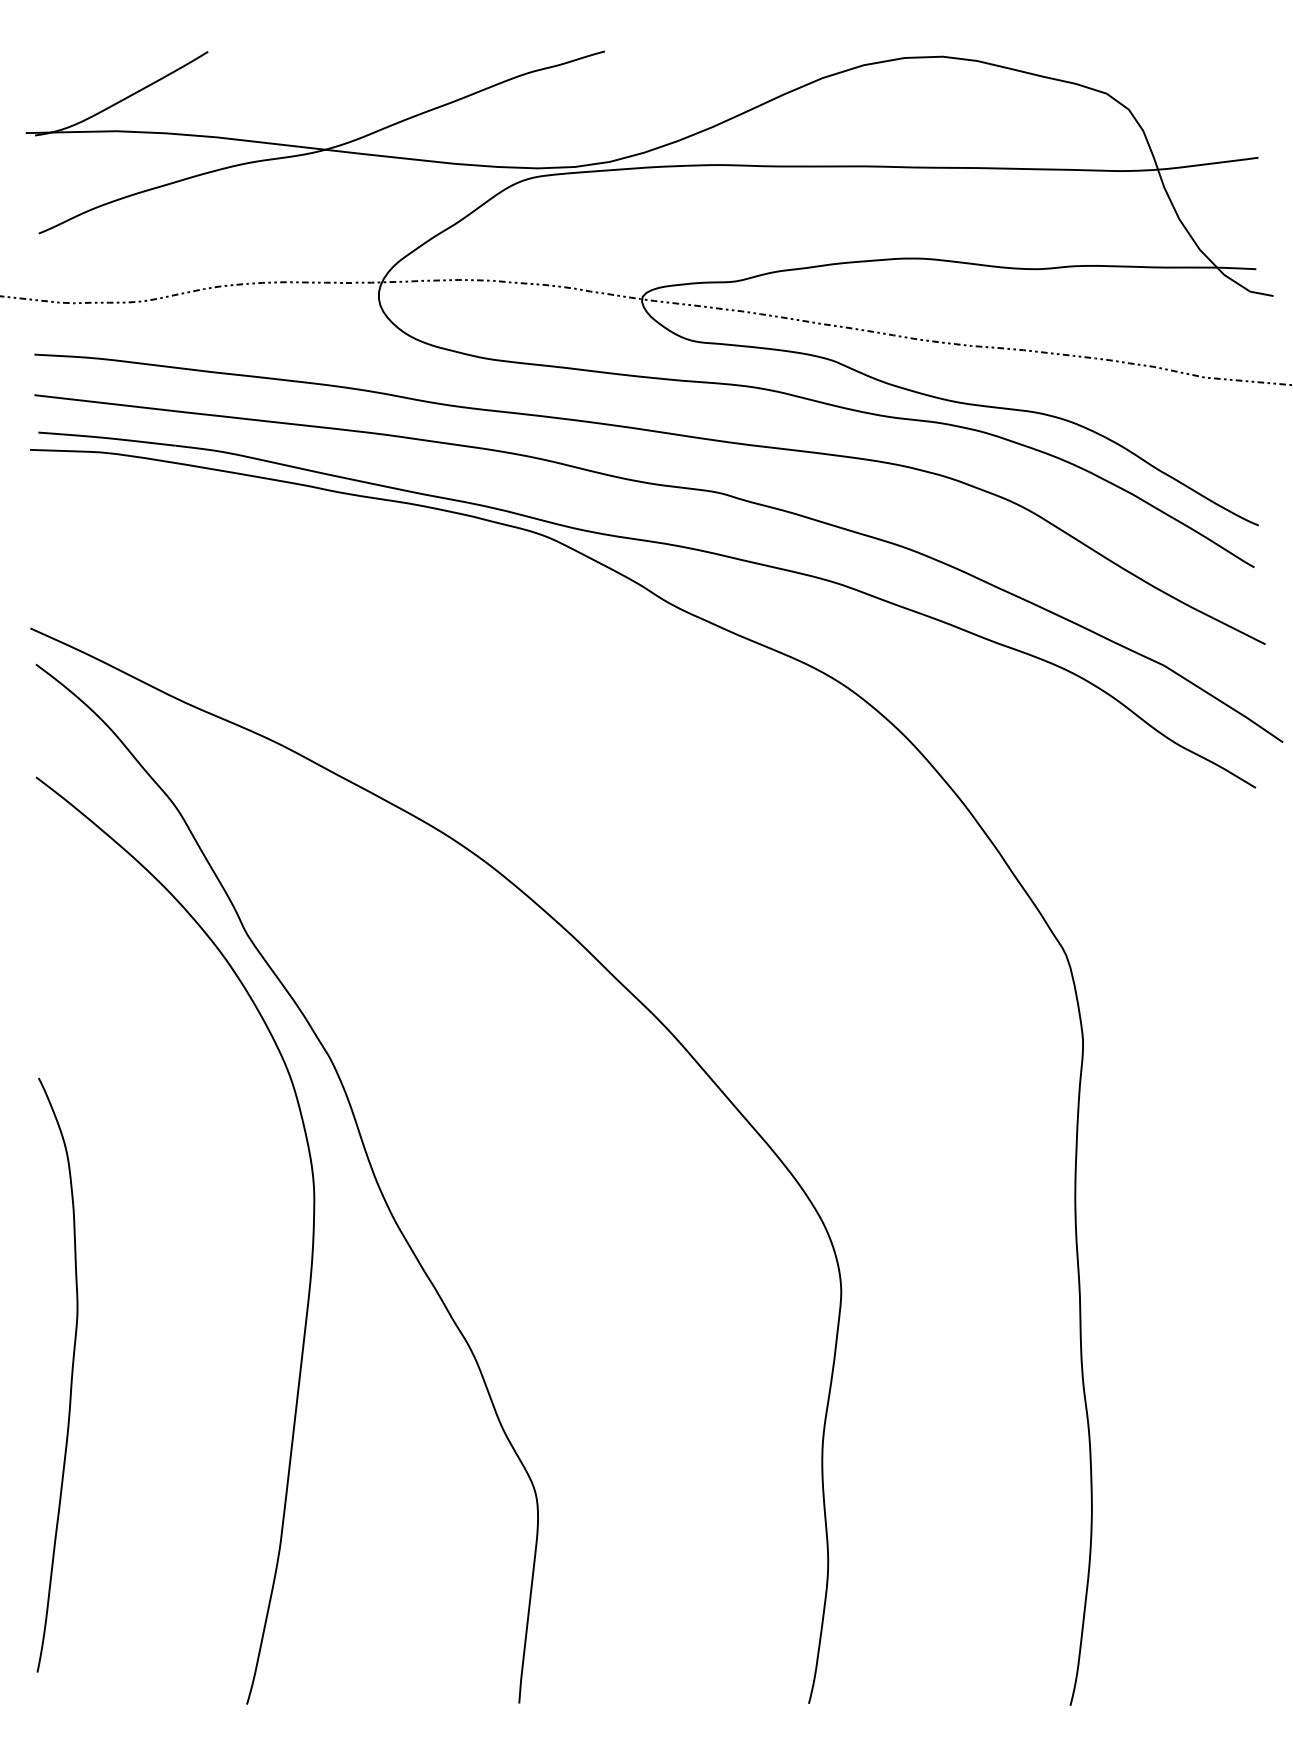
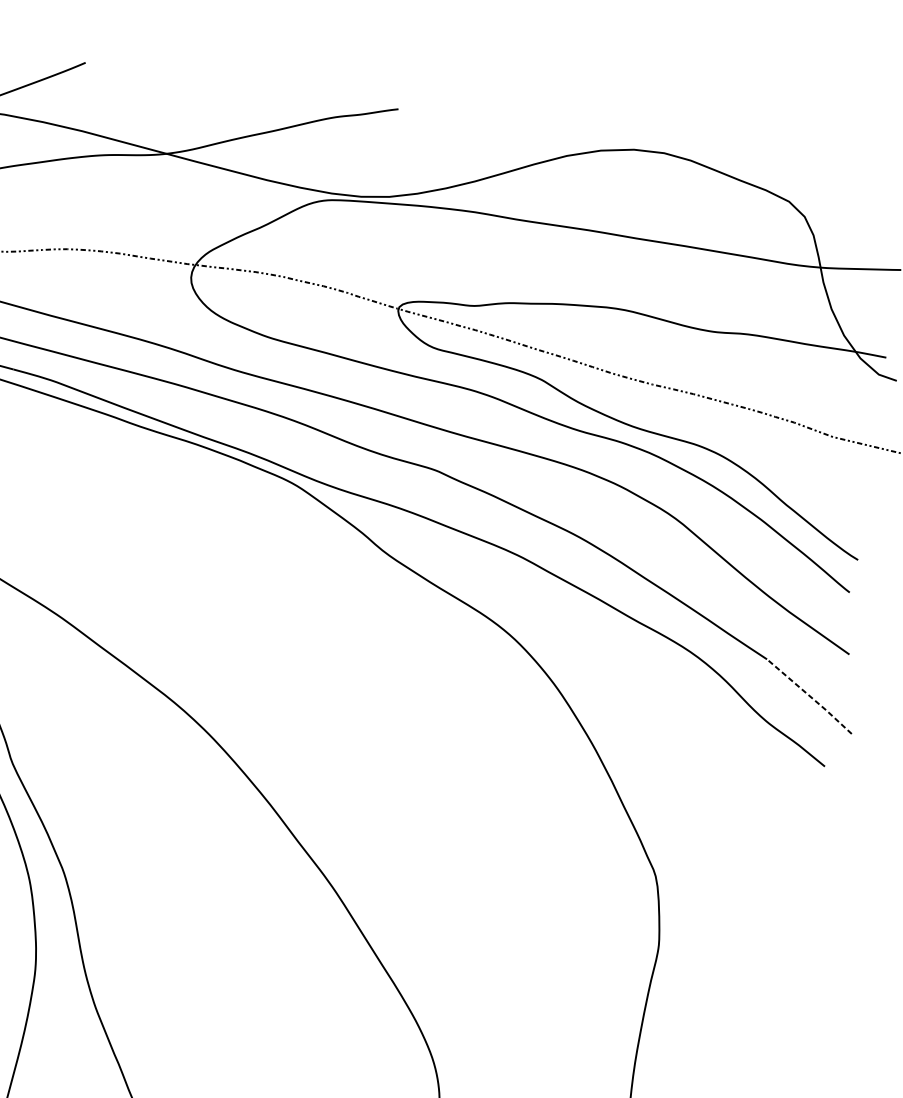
line: (1224, 703) -> (810, 696), solid -> dashed

